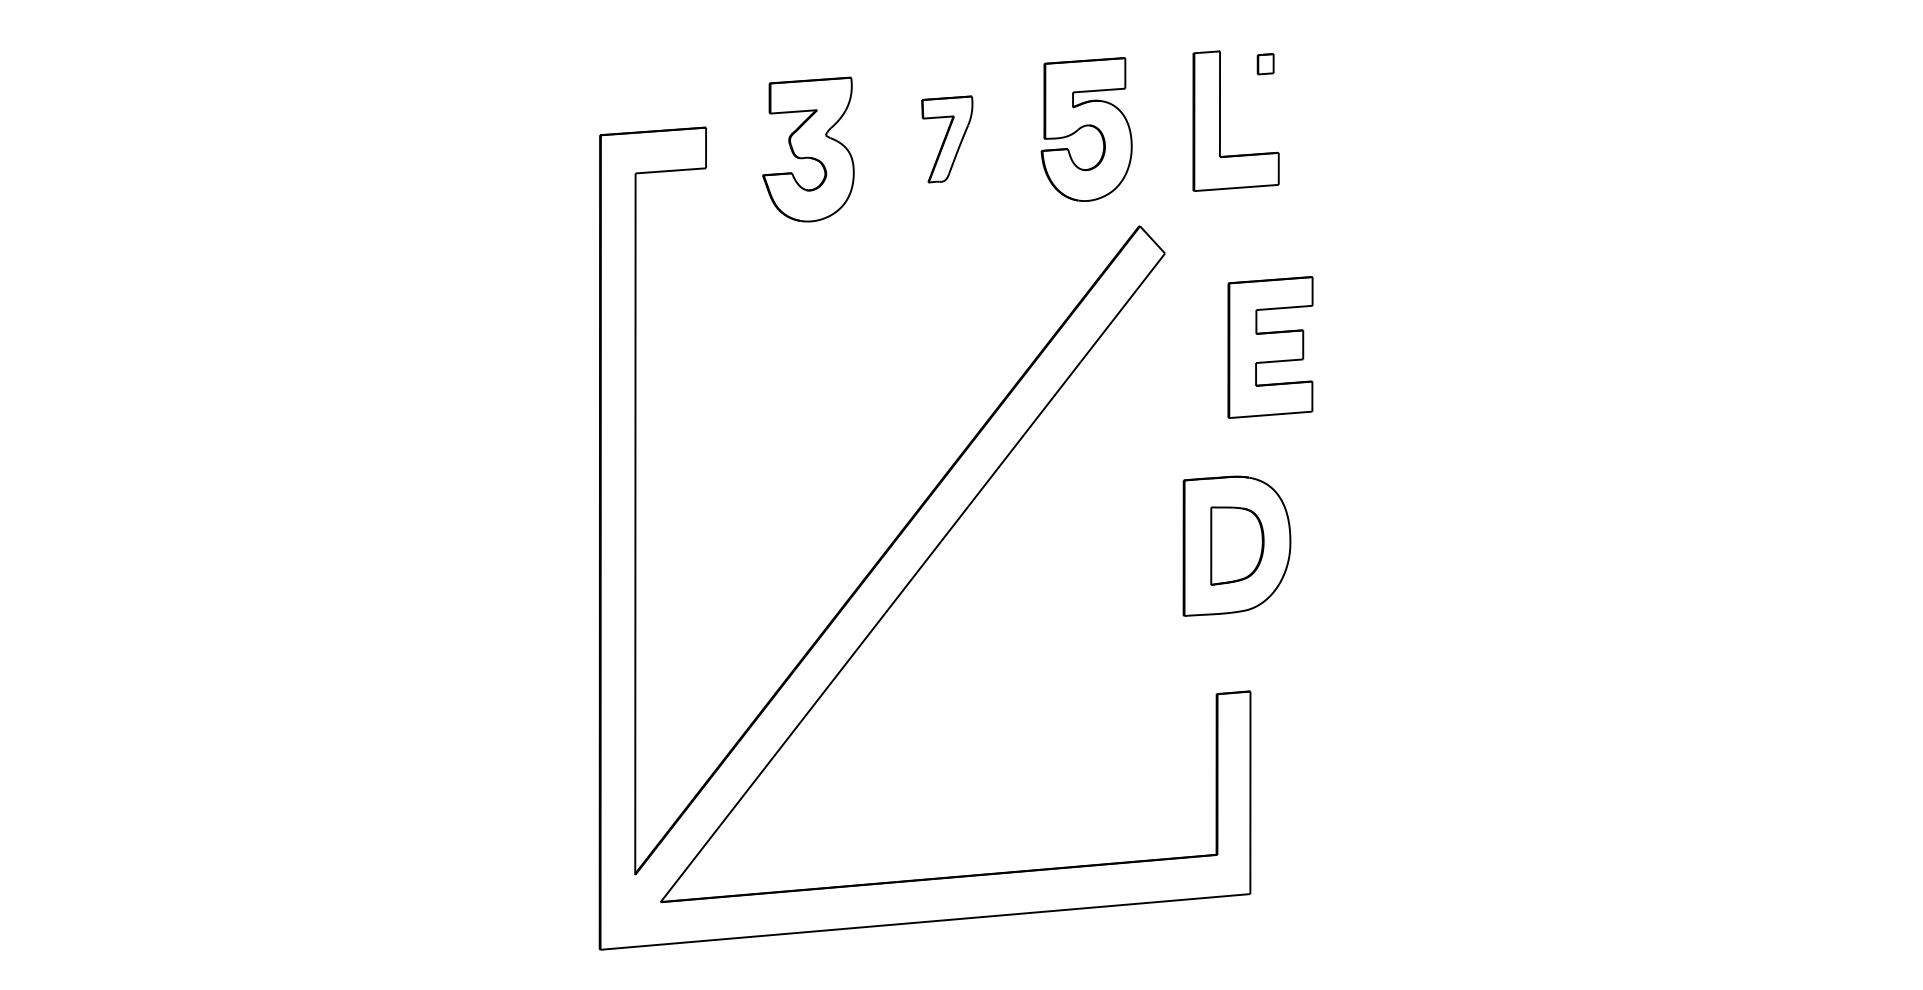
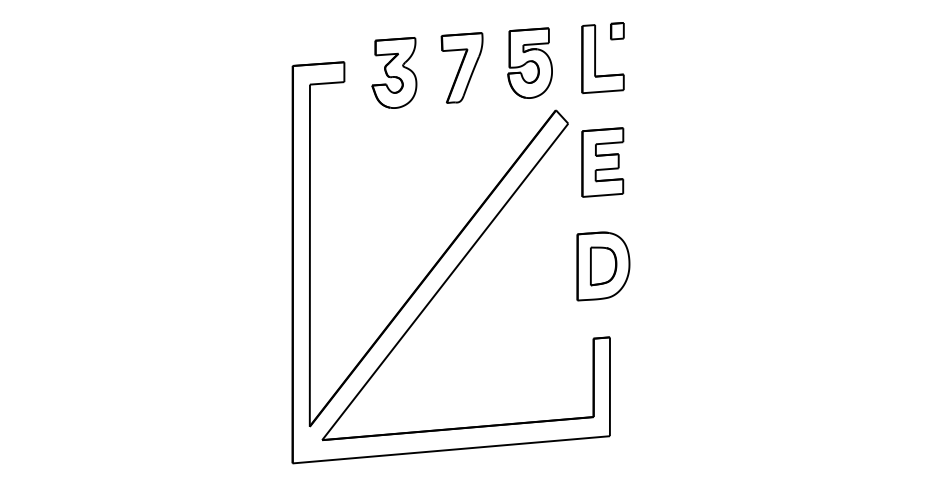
part: (1265, 64) -> (617, 31), size x1.67
part: (946, 138) -> (461, 67), size x1.67
part: (1269, 347) -> (602, 162), moved

